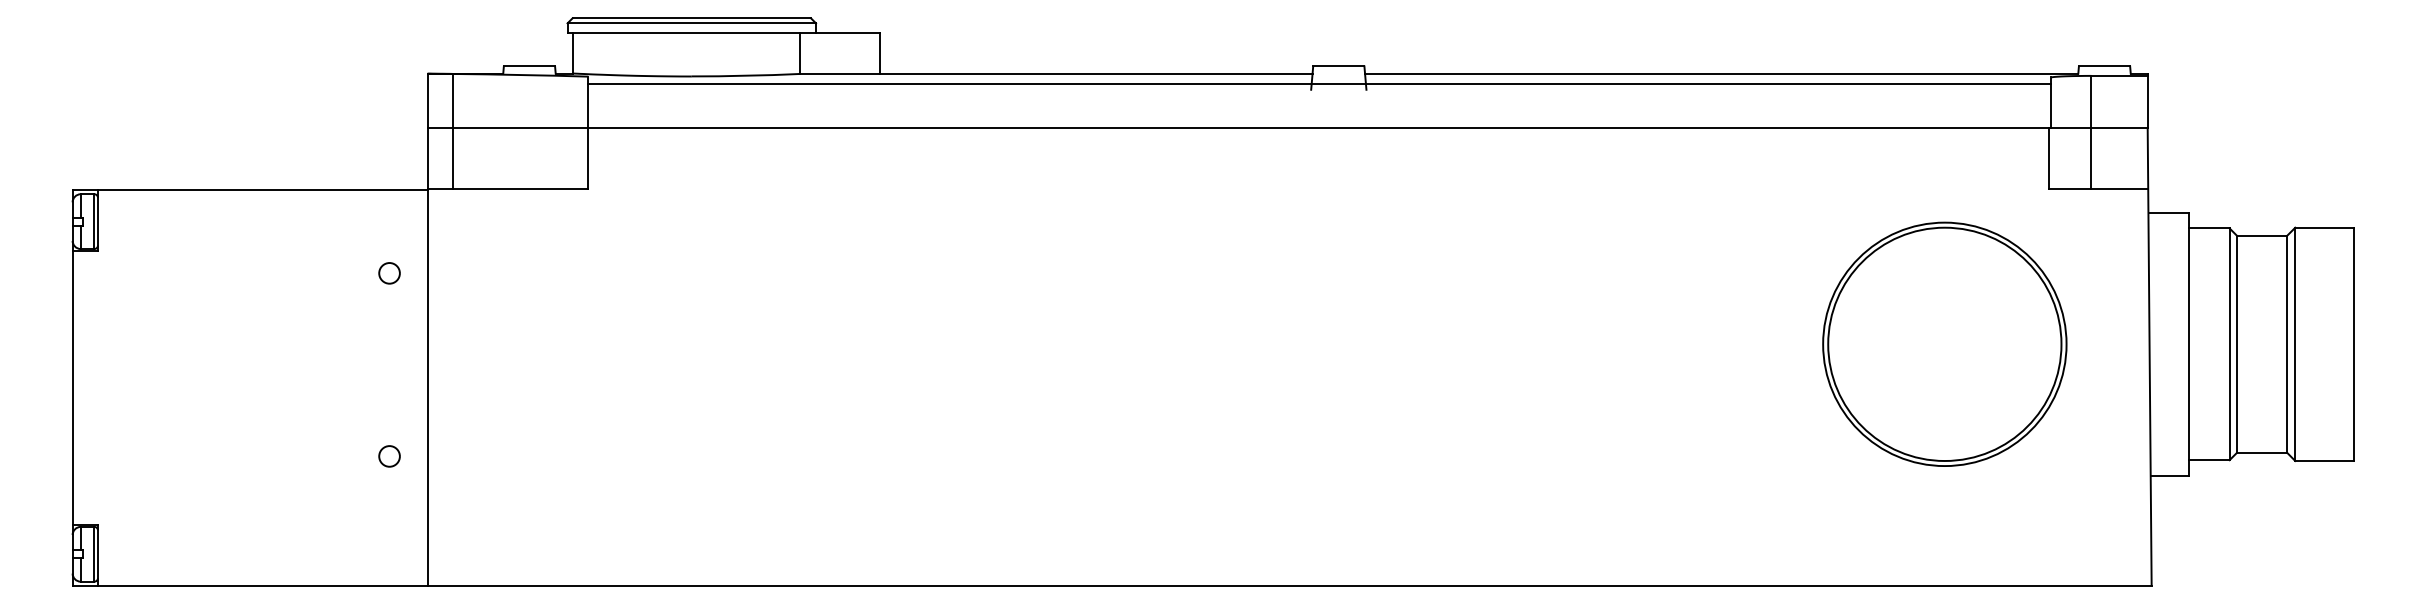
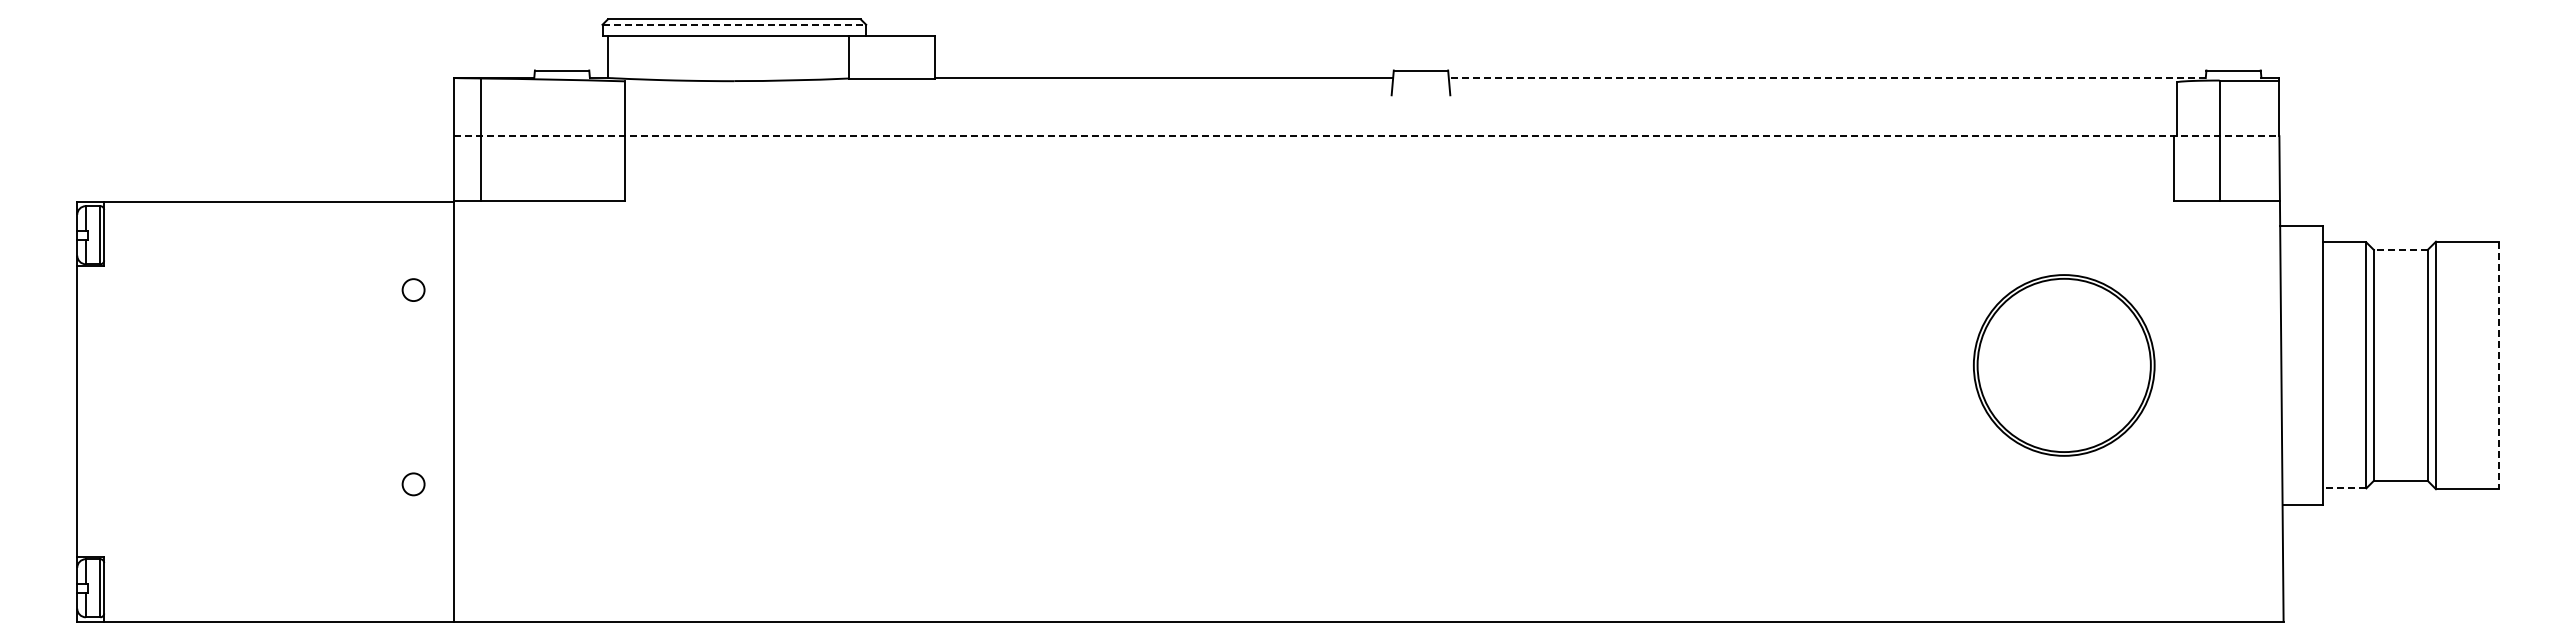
line: (691, 23) -> (734, 24), solid -> dashed
line: (1720, 73) -> (1826, 78), solid -> dashed
line: (1319, 83) -> (1400, 88), removed
line: (1287, 128) -> (1366, 136), solid -> dashed
line: (2261, 235) -> (2400, 249), solid -> dashed
part: (1945, 344) -> (2064, 365), size x0.7
line: (2354, 344) -> (2498, 365), solid -> dashed
line: (2209, 460) -> (2344, 488), solid -> dashed

